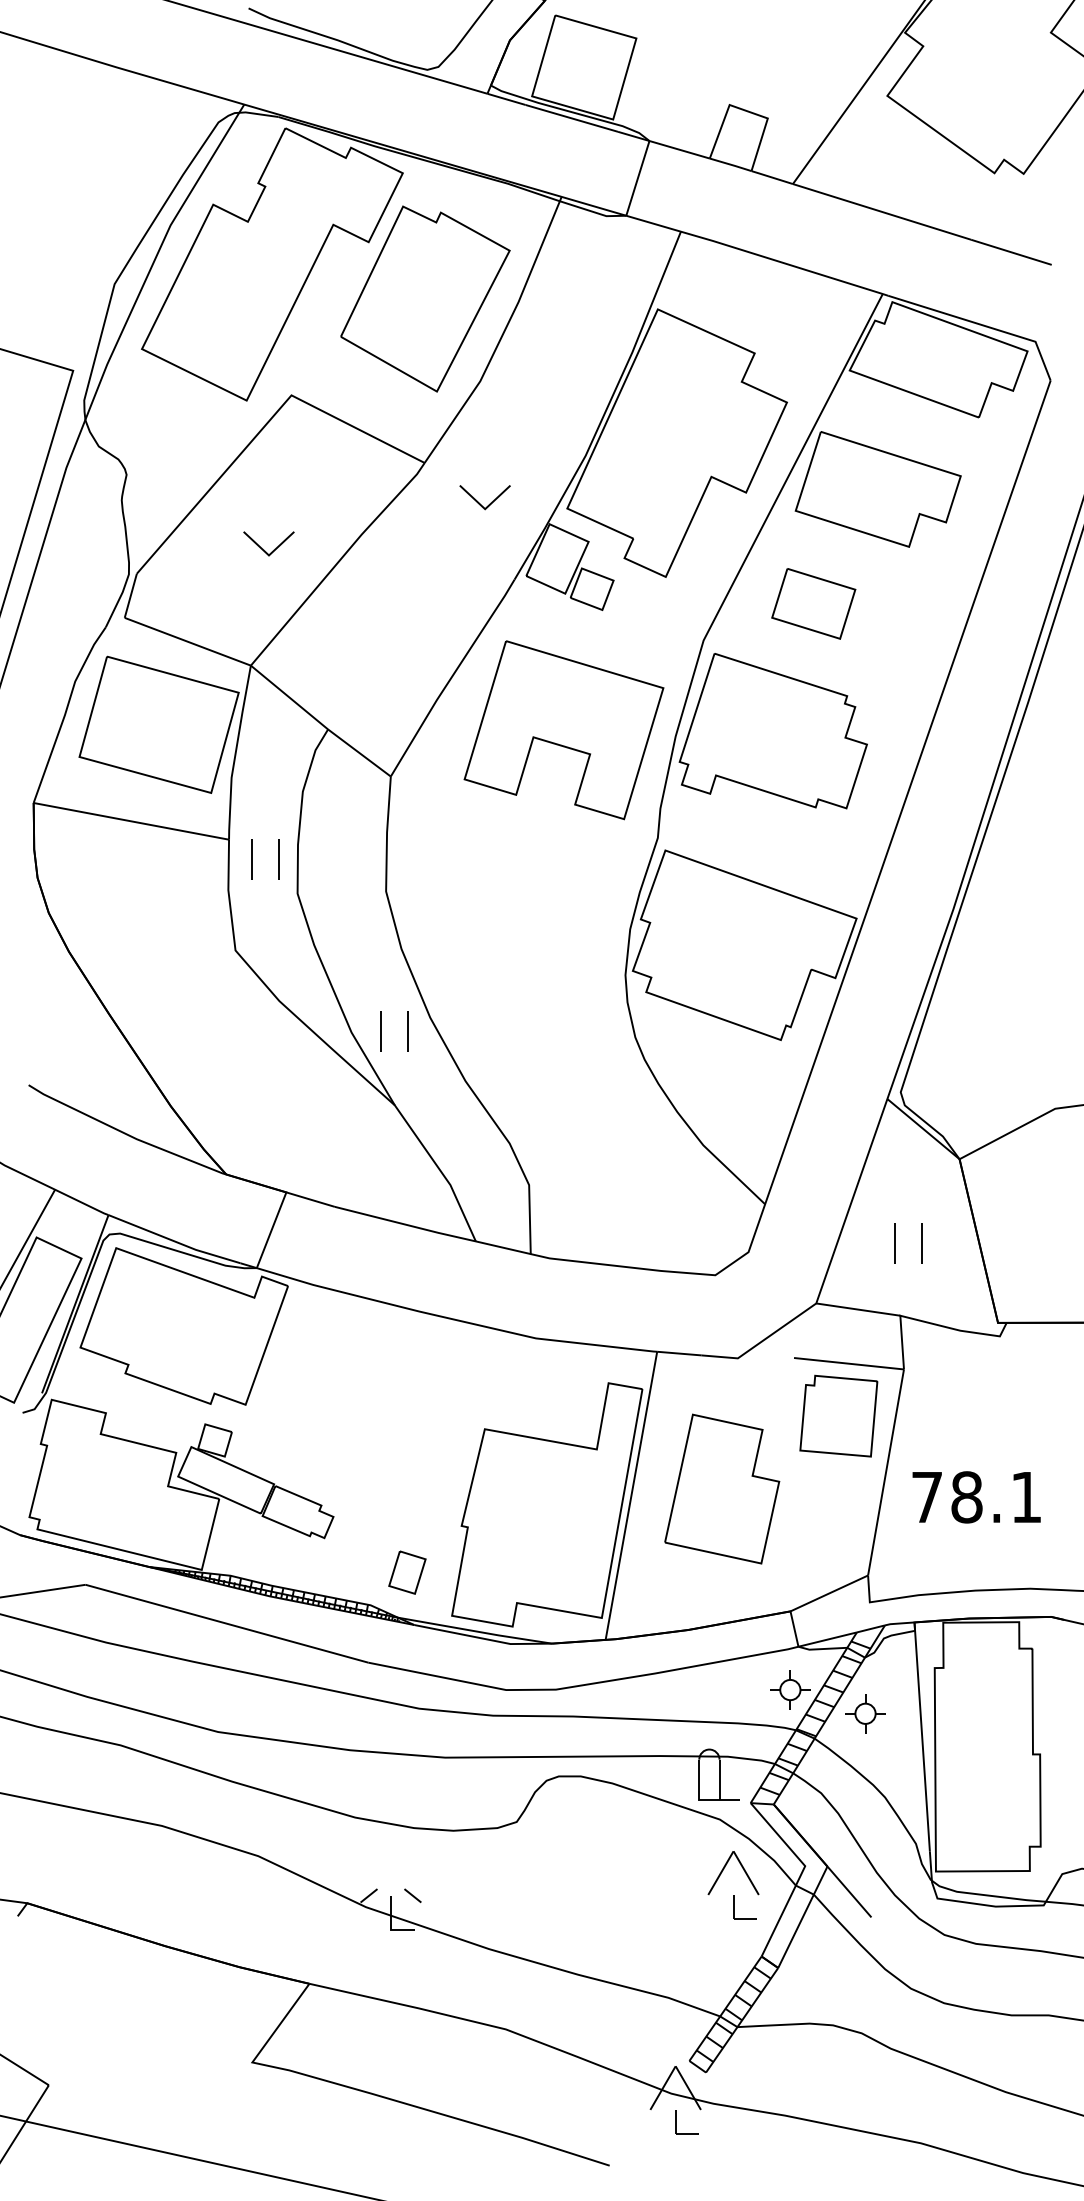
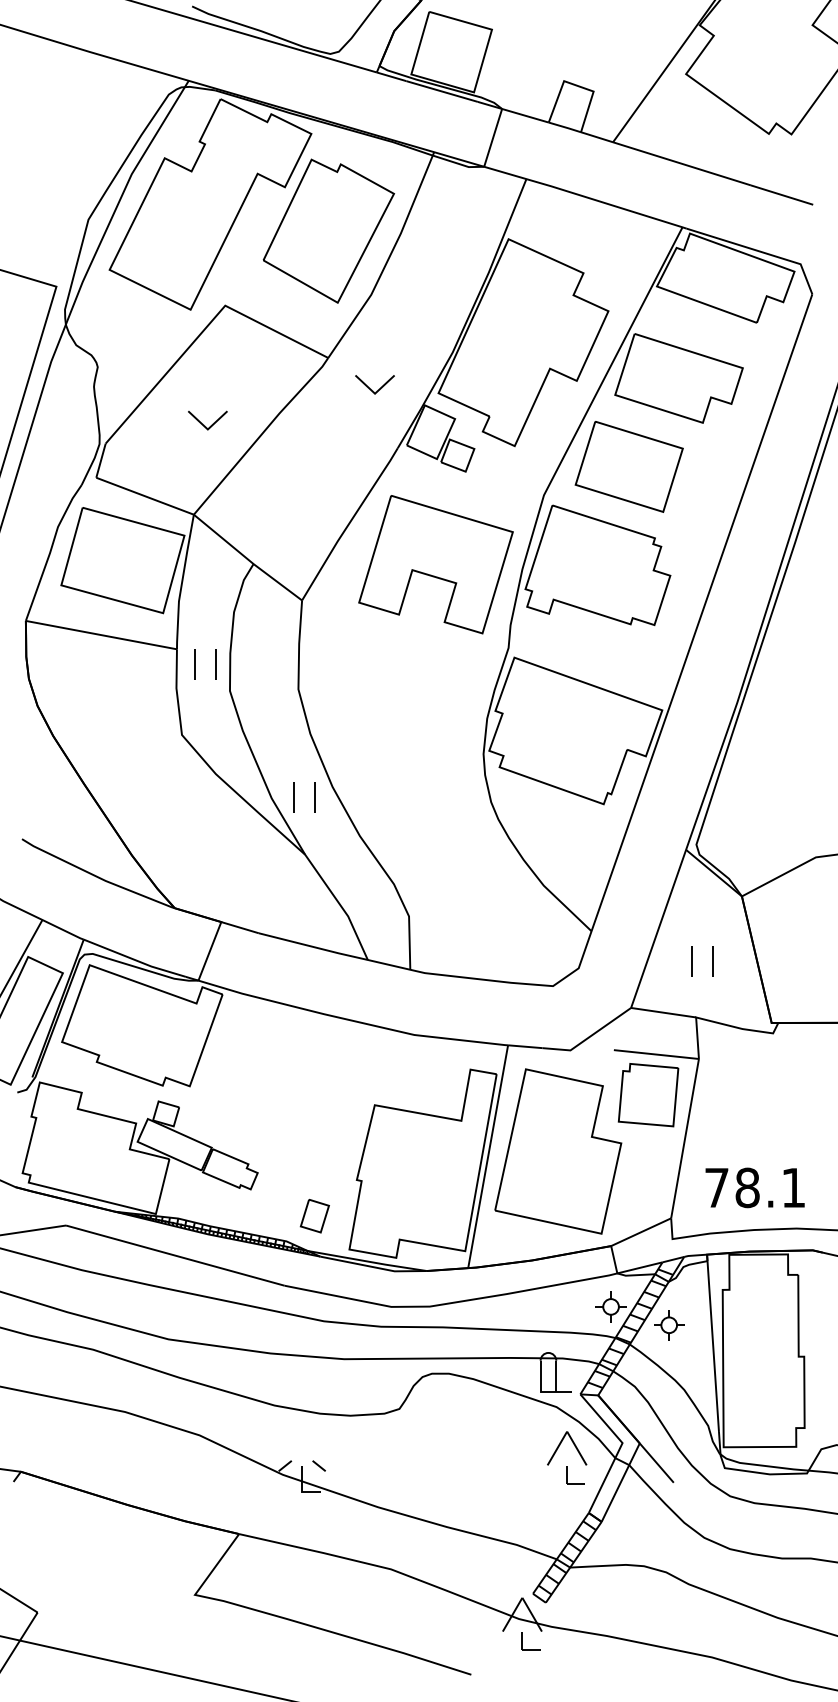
part: (812, 603) -> (628, 466), size x1.67
part: (722, 1489) -> (558, 1151), size x1.43
text: (975, 1496) -> (754, 1187), moved

